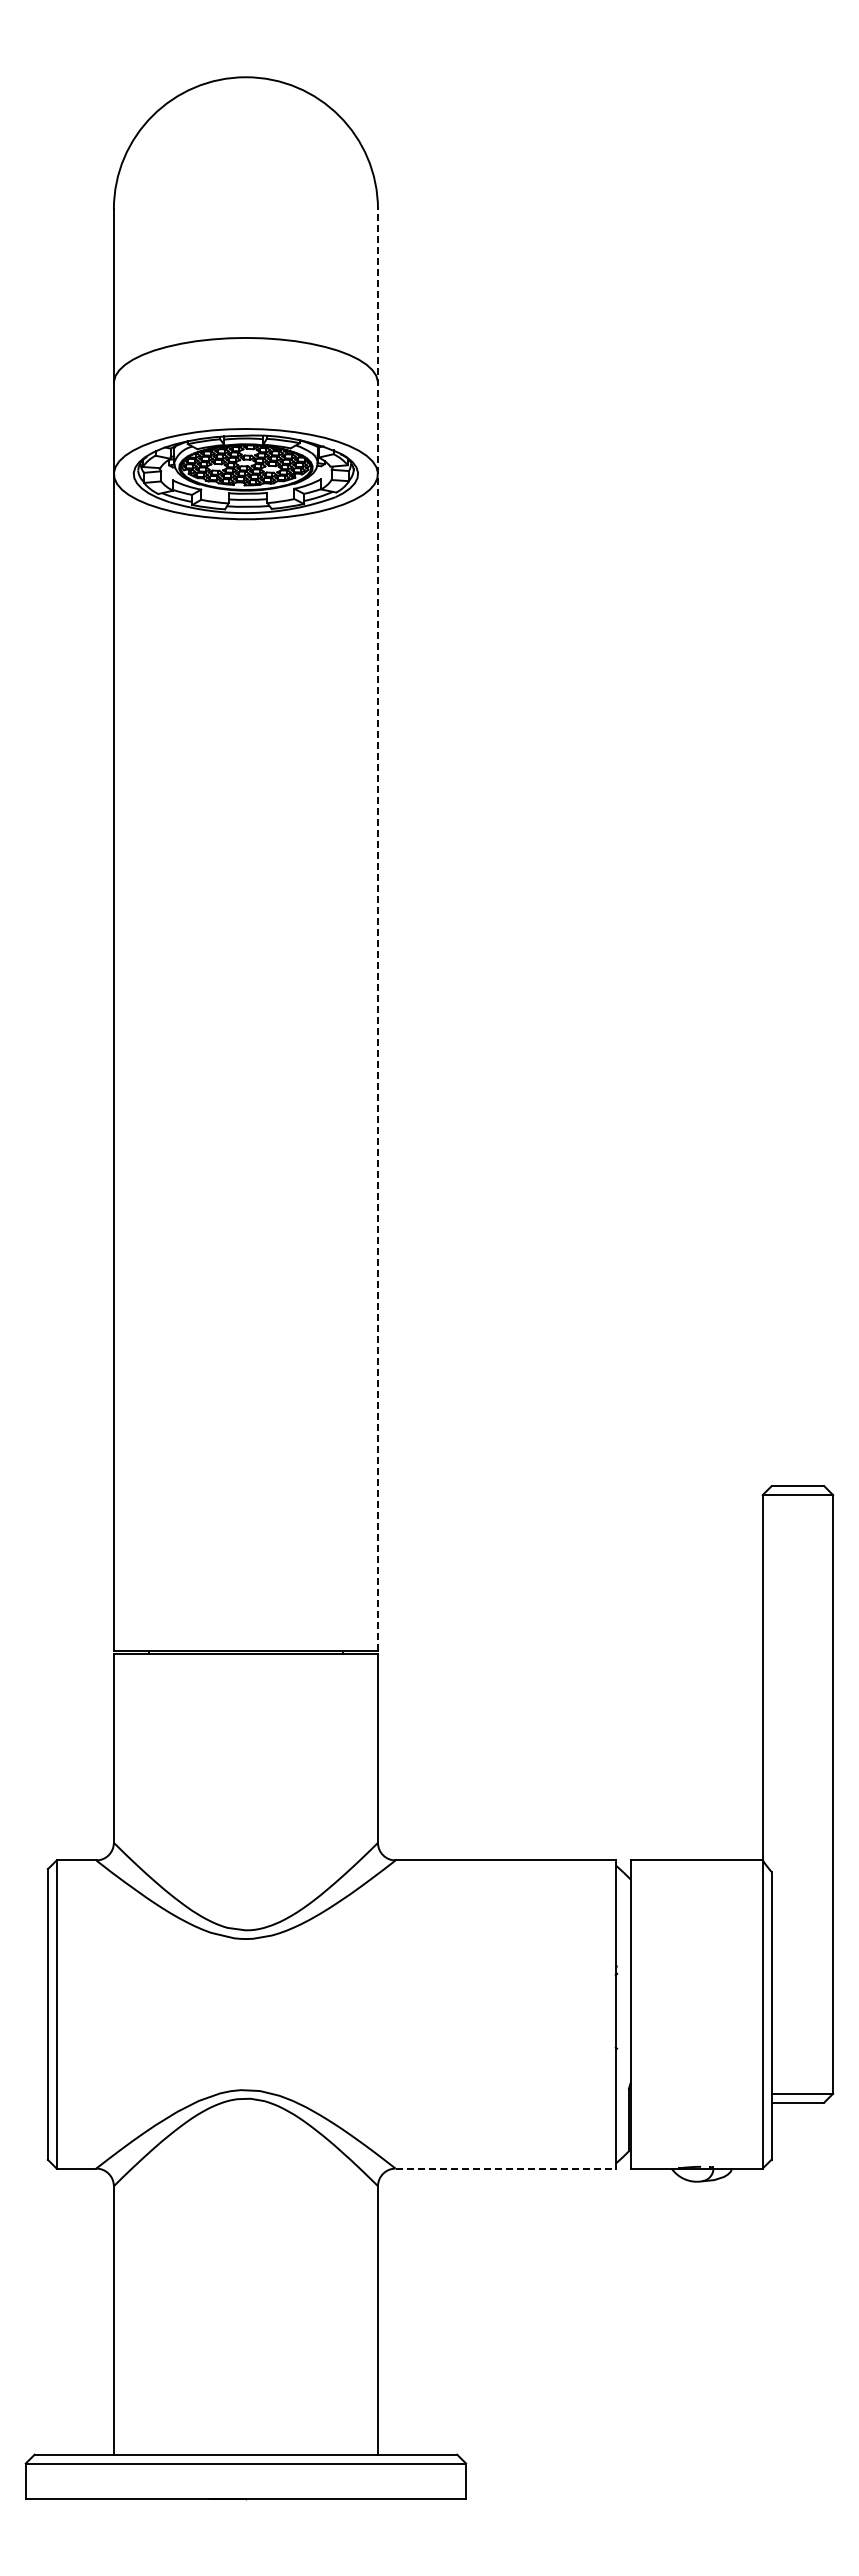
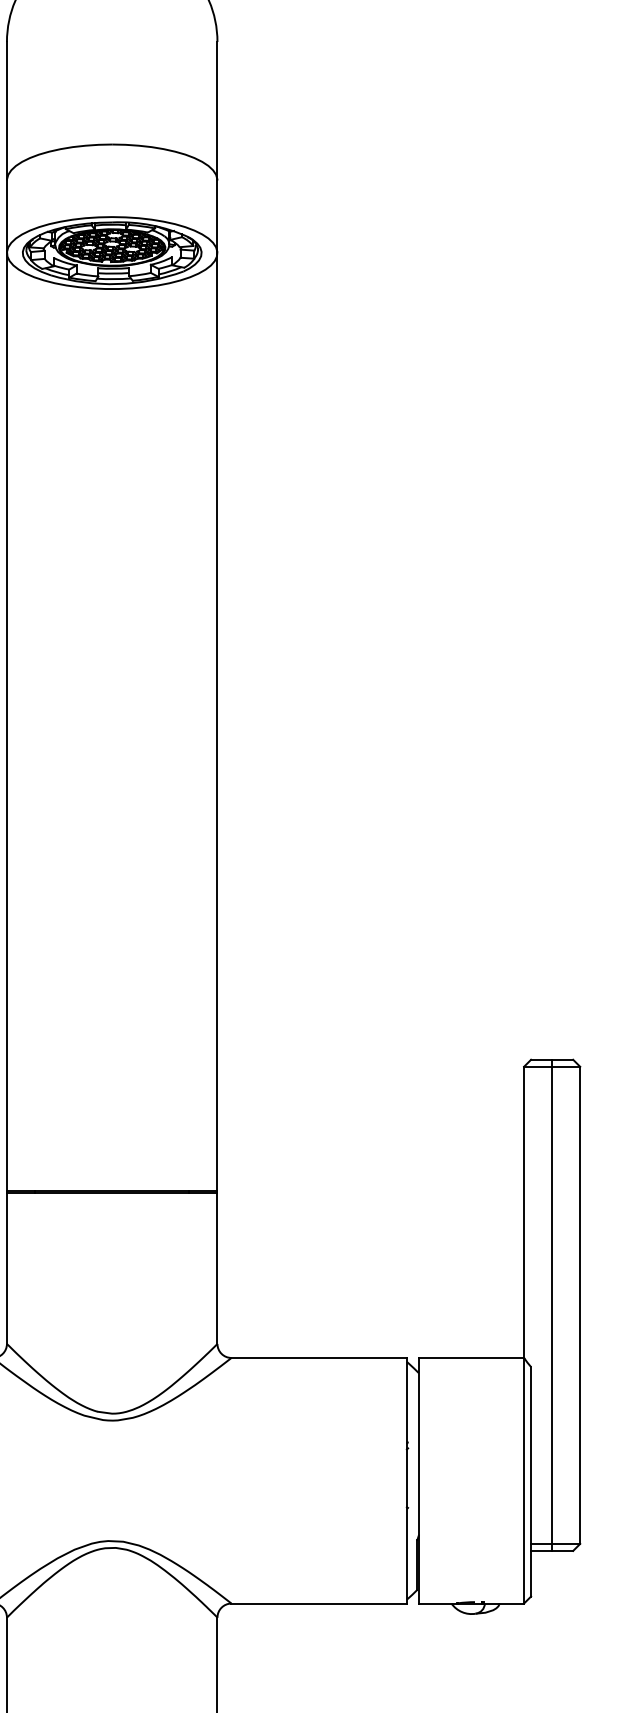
line: (377, 930) -> (217, 616), dashed -> solid
line: (797, 1794) -> (551, 1305), added
line: (506, 2168) -> (319, 1603), dashed -> solid

